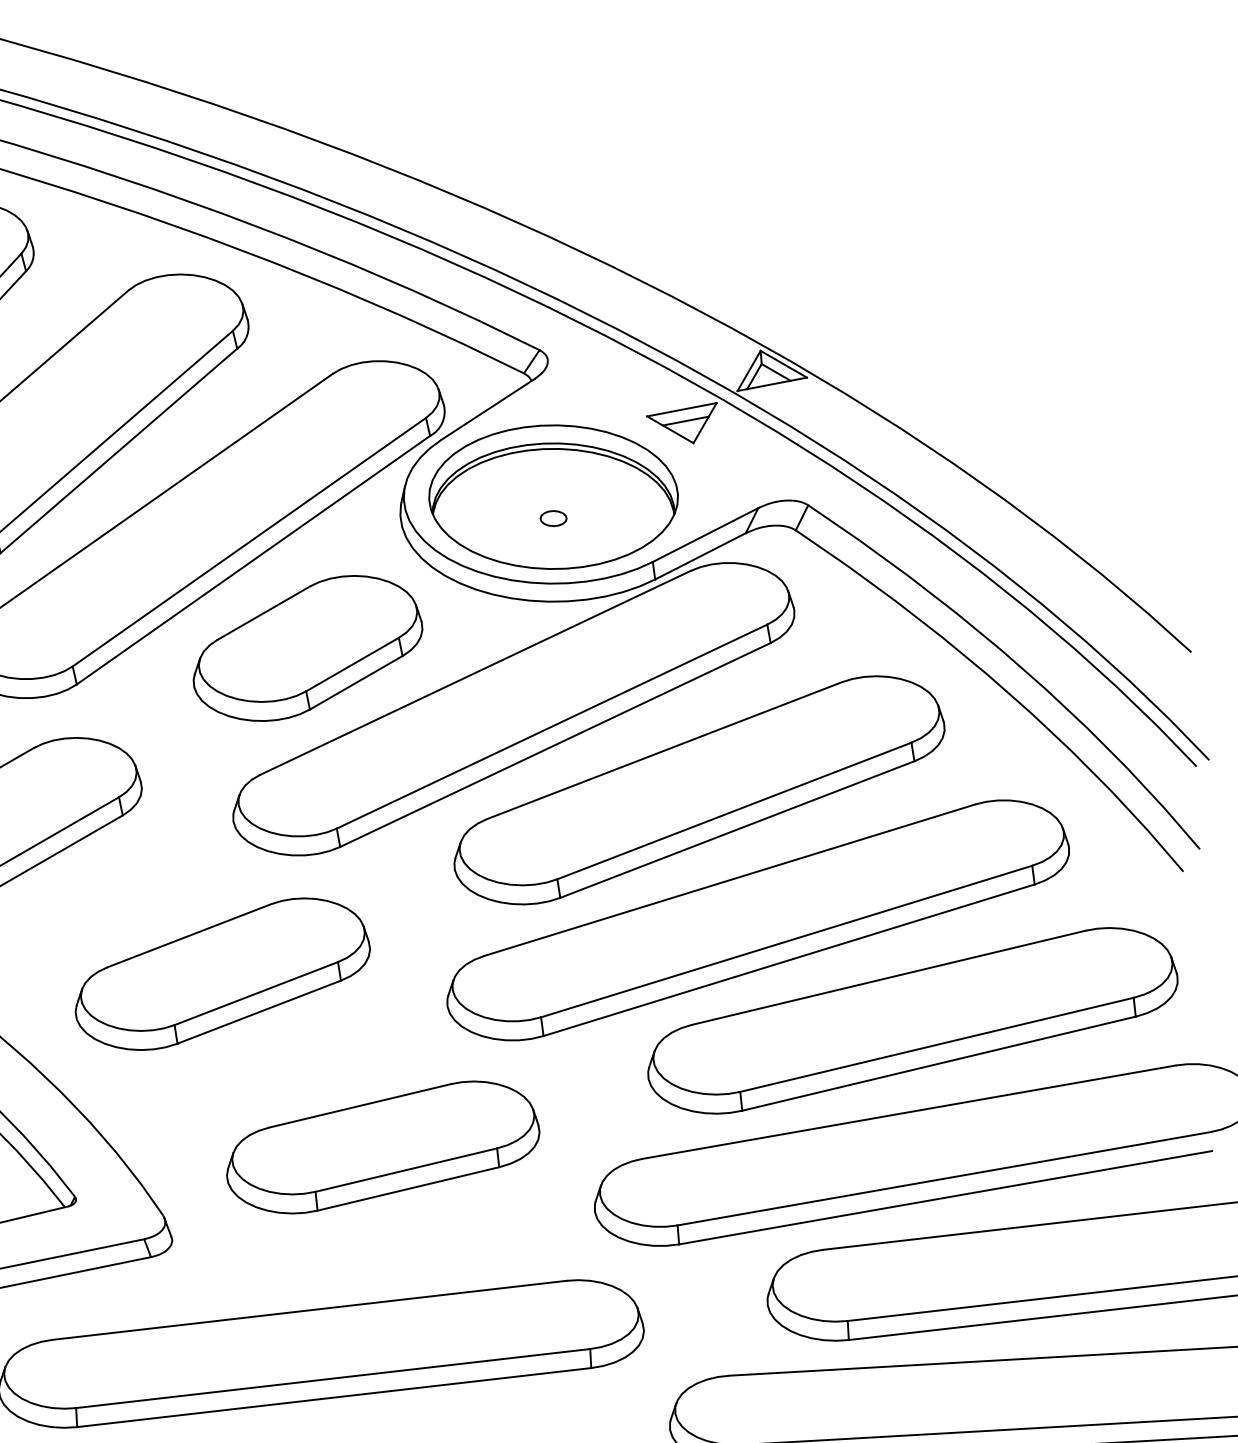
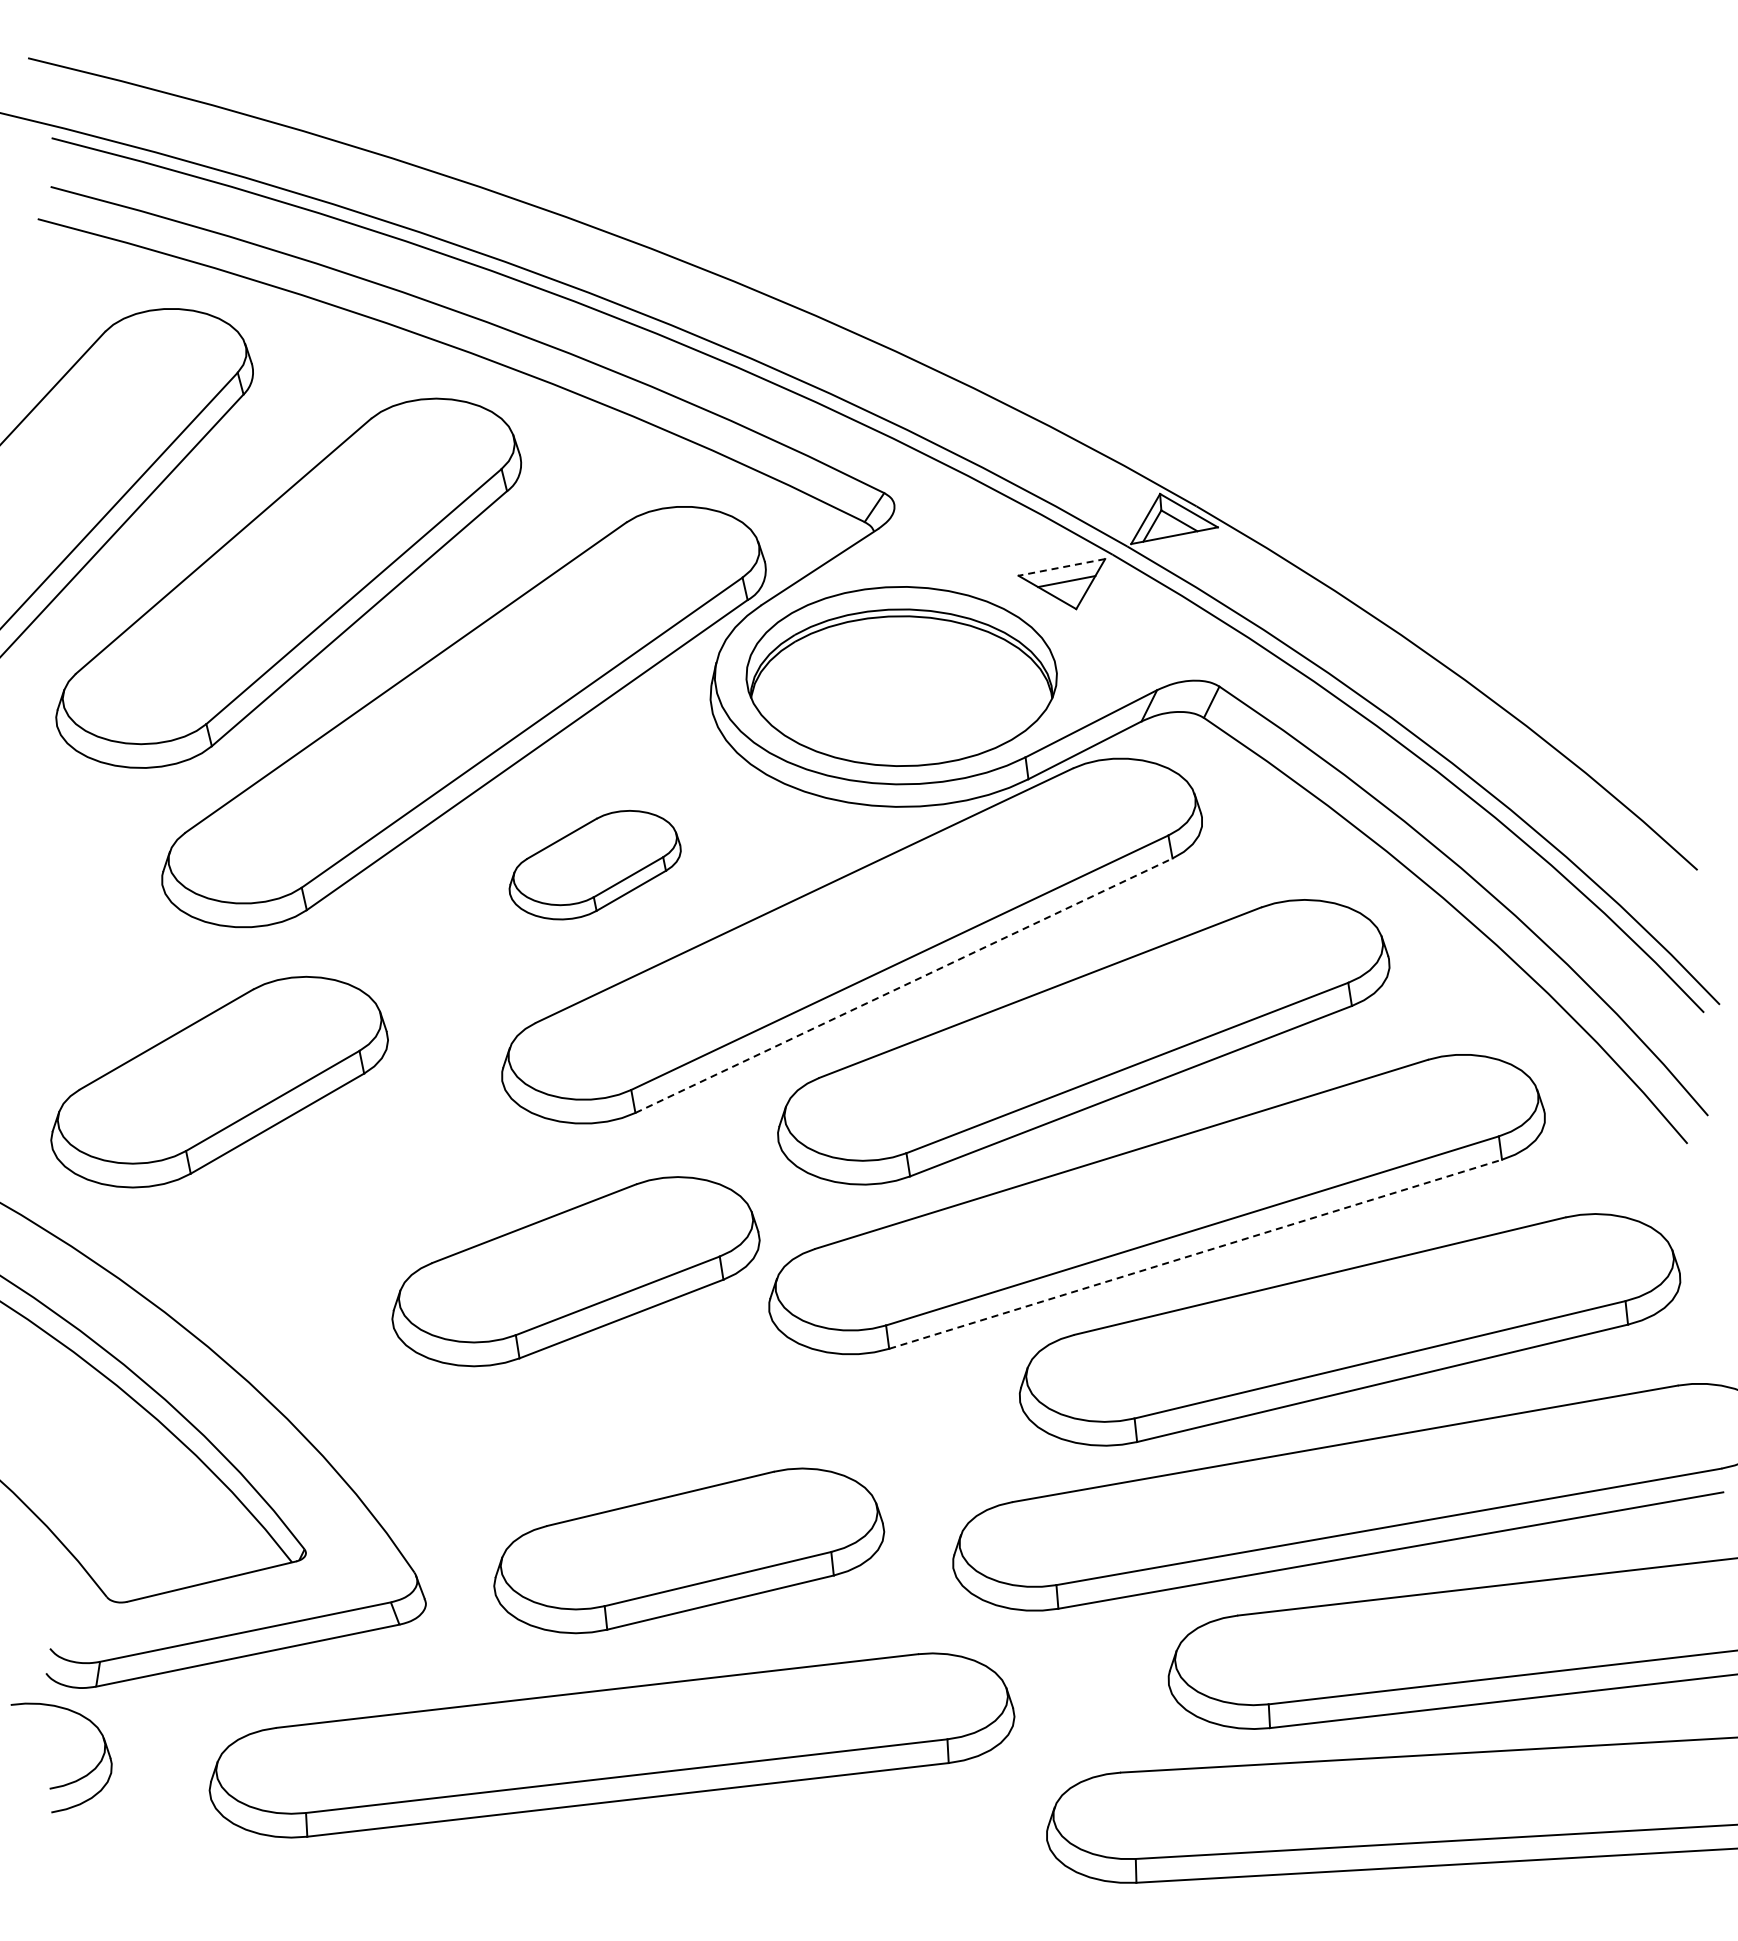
line: (681, 409) -> (1061, 567), solid -> dashed
part: (553, 518) -> (901, 702), removed
part: (307, 647) -> (594, 864), size x0.6
line: (555, 744) -> (904, 985), solid -> dashed
line: (789, 960) -> (1195, 1254), solid -> dashed
part: (222, 974) -> (575, 1271), moved
part: (383, 1147) -> (689, 1550), moved

